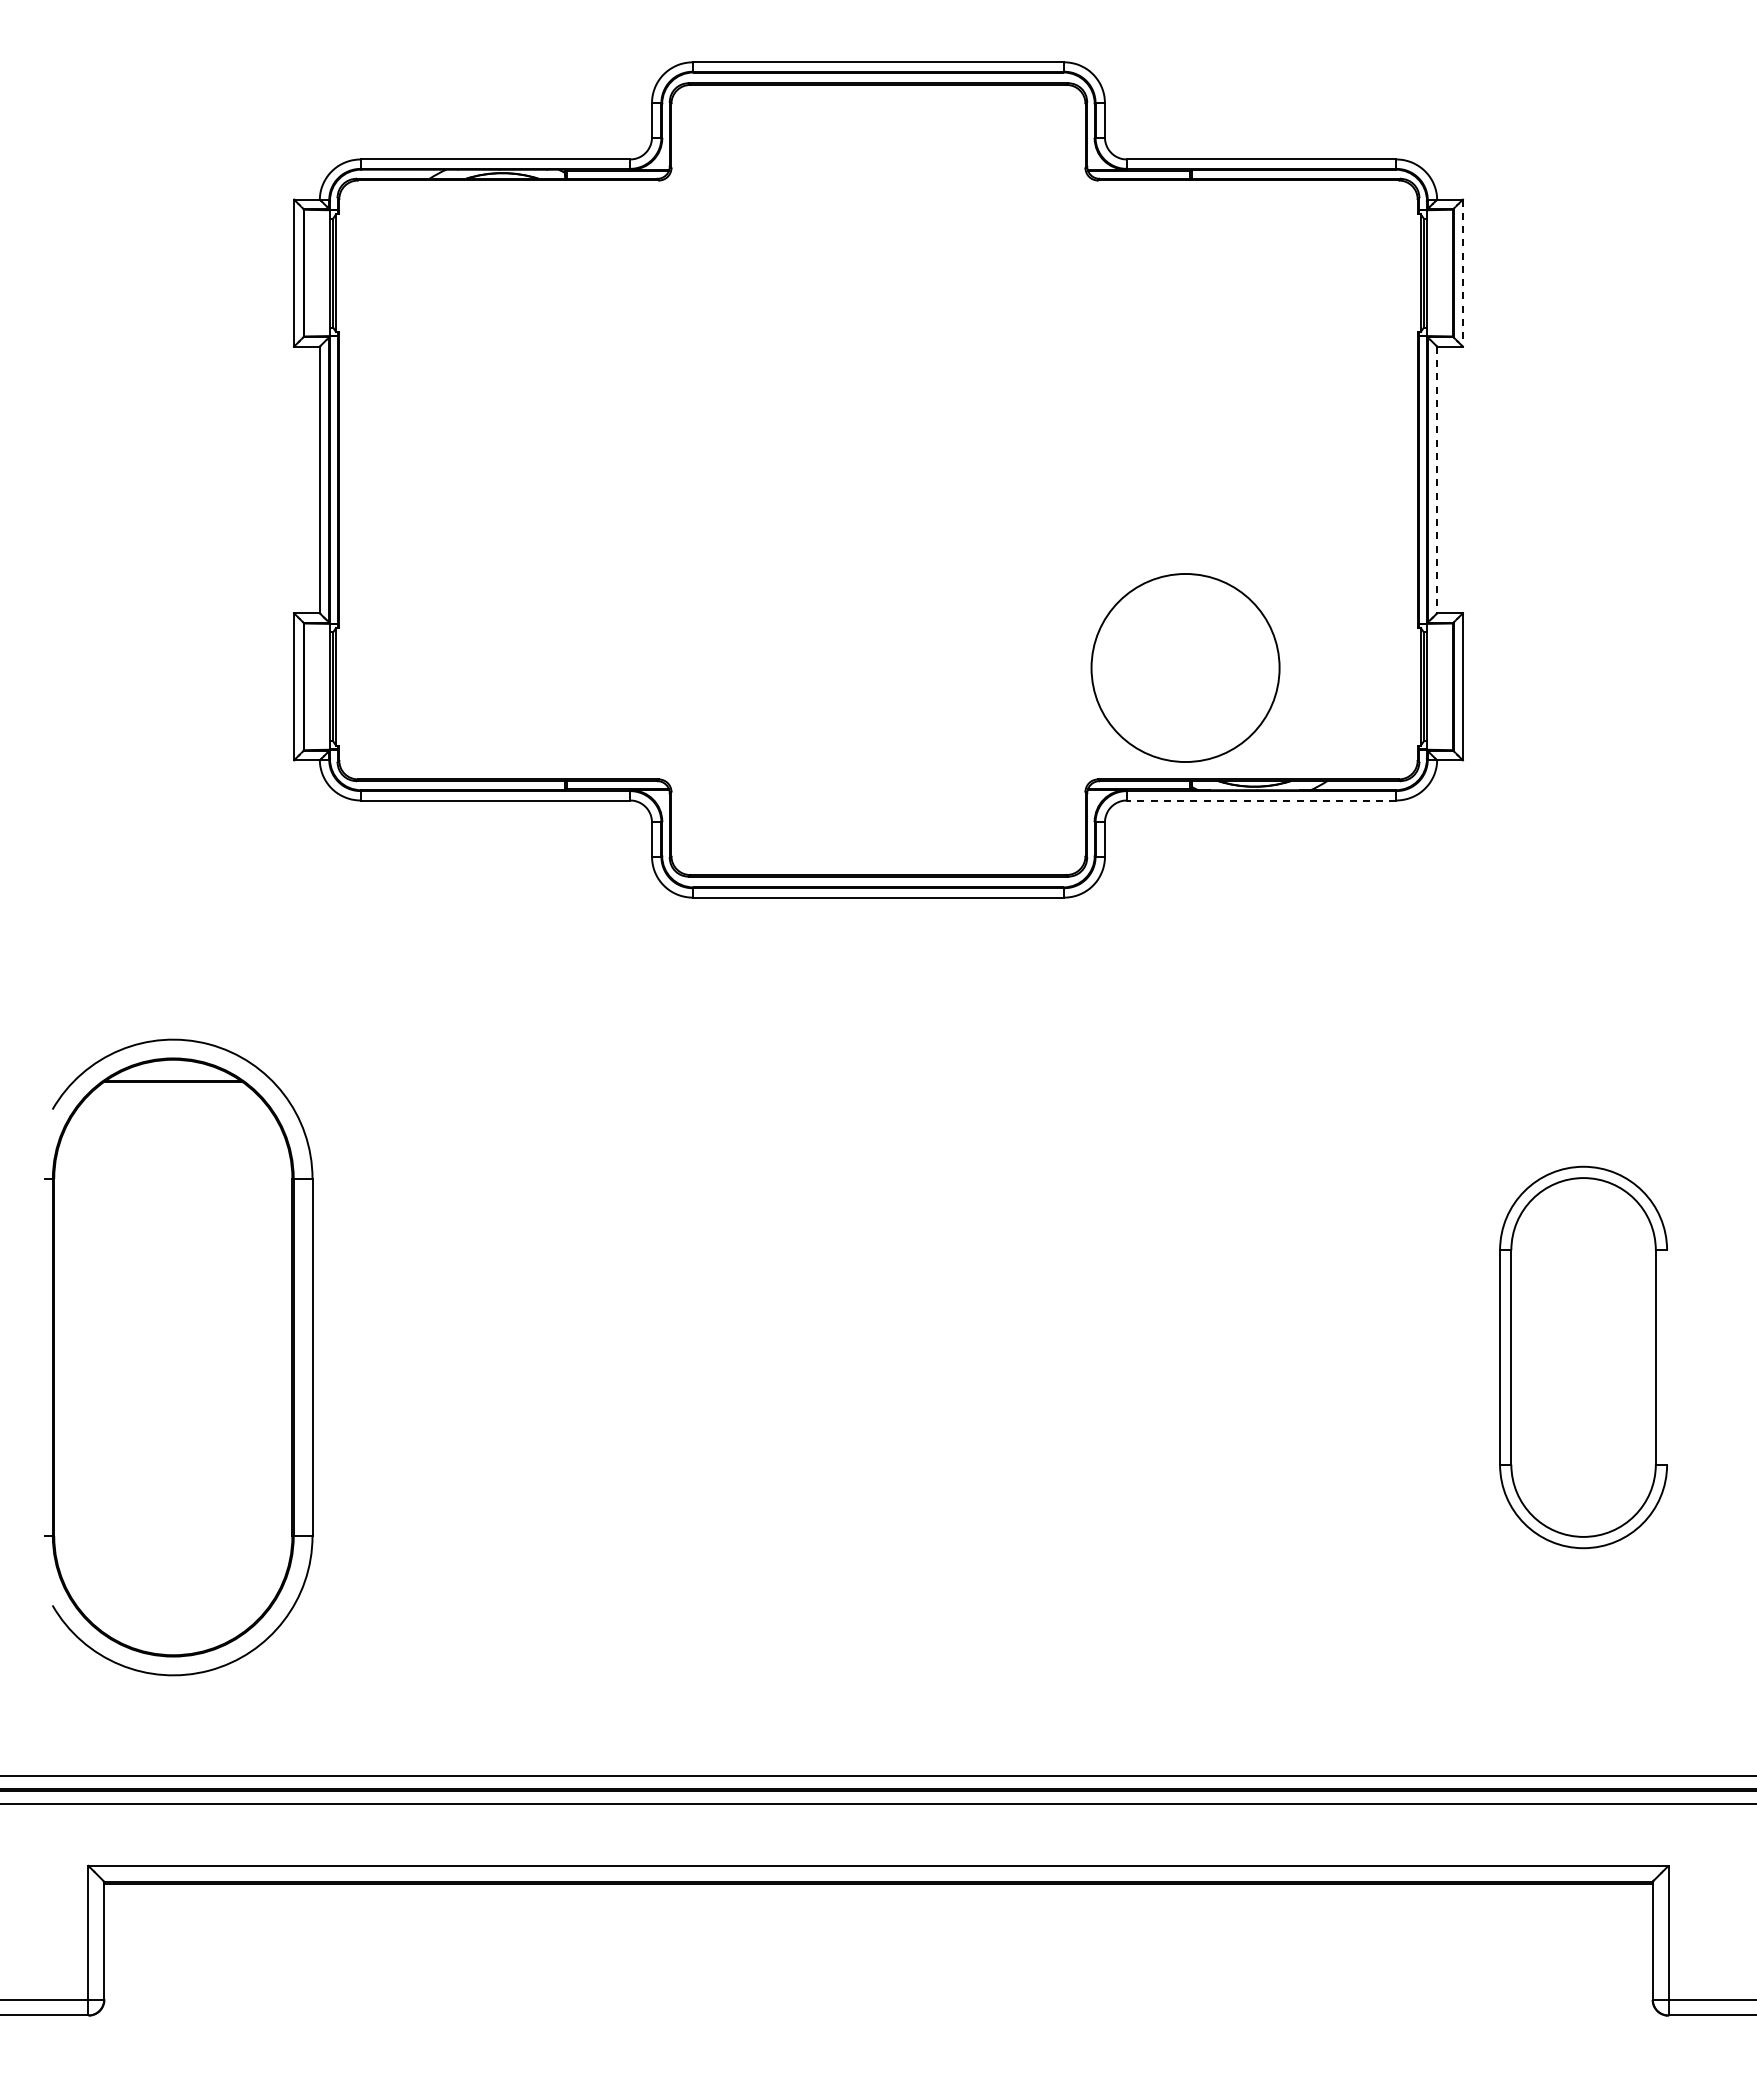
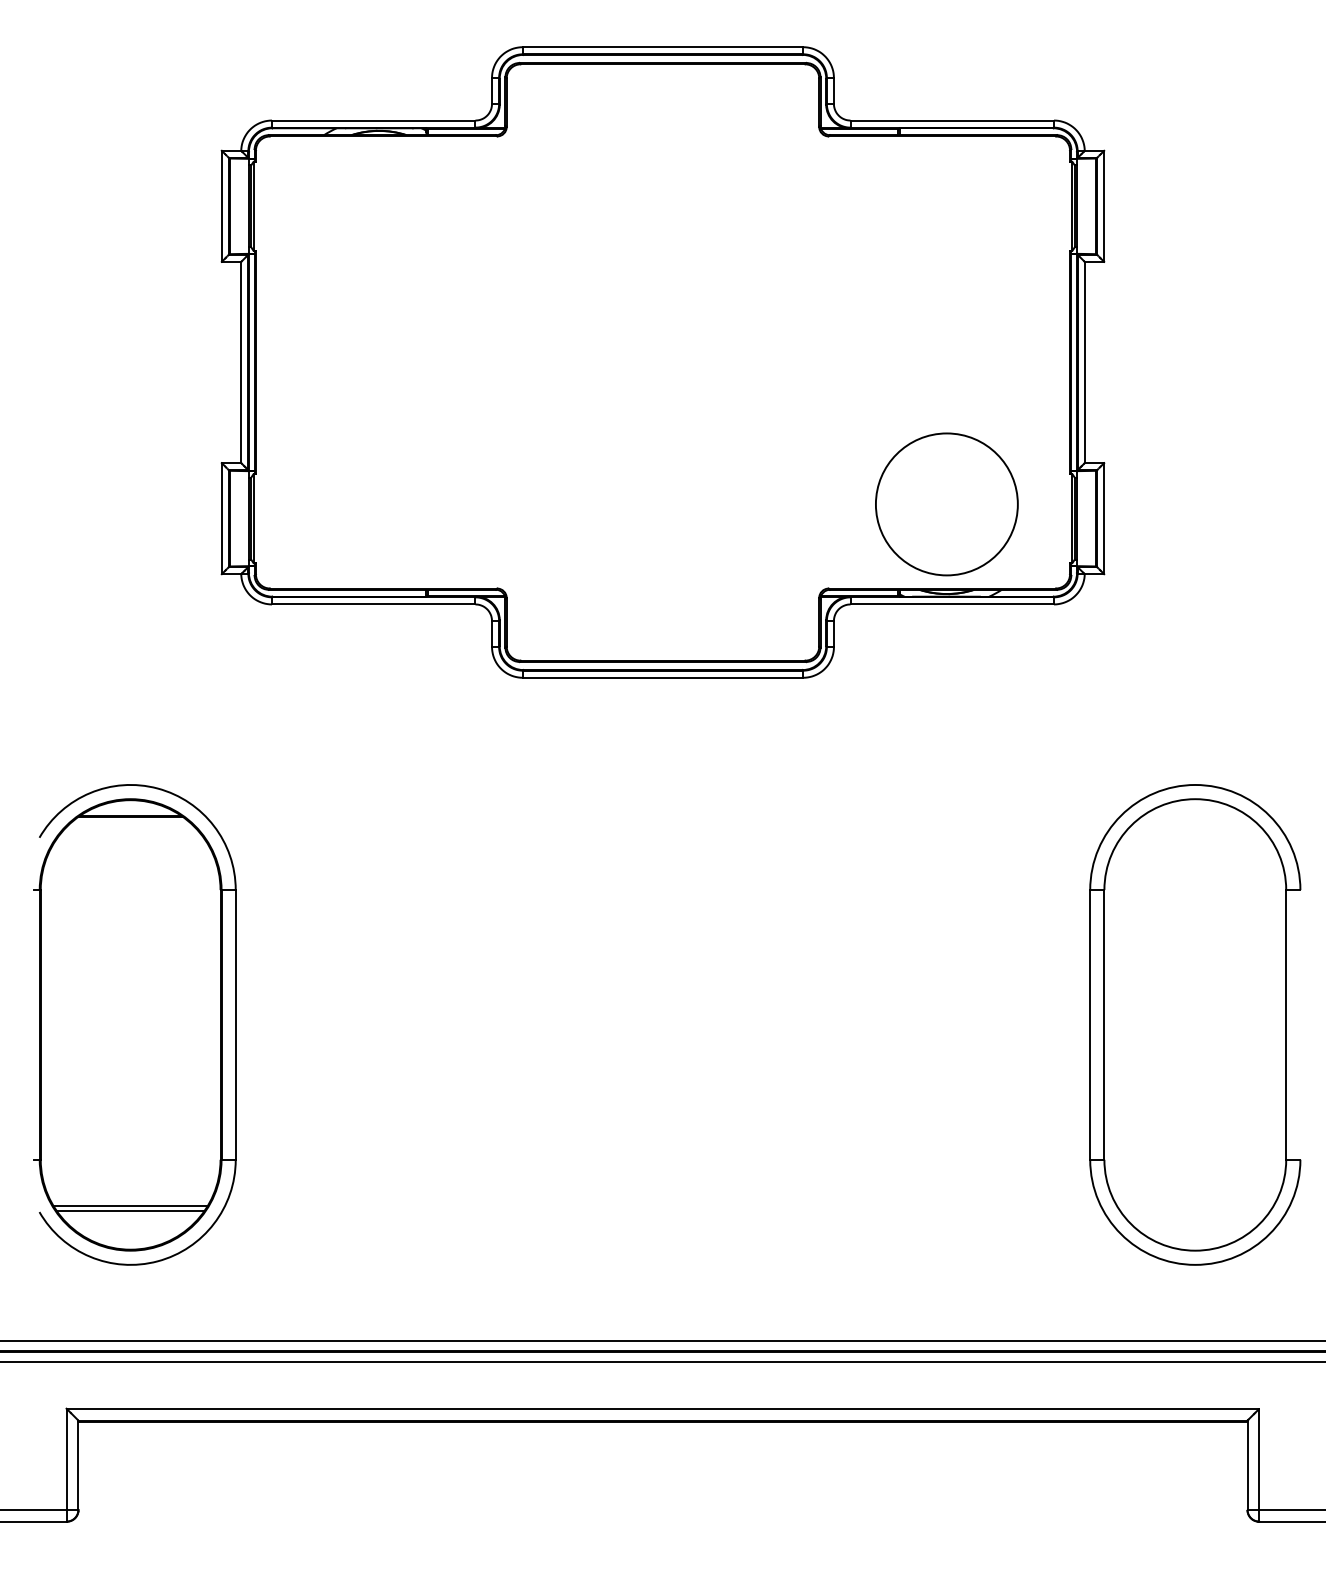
line: (1462, 273) -> (1103, 206), dashed -> solid
line: (1437, 480) -> (1084, 362), dashed -> solid
circle: (1185, 667) -> (946, 504), moved
line: (1261, 800) -> (952, 604), dashed -> solid
part: (1583, 1357) -> (1195, 1024), size x1.67
line: (173, 1597) -> (130, 1206), added
line: (173, 1603) -> (130, 1210), added

